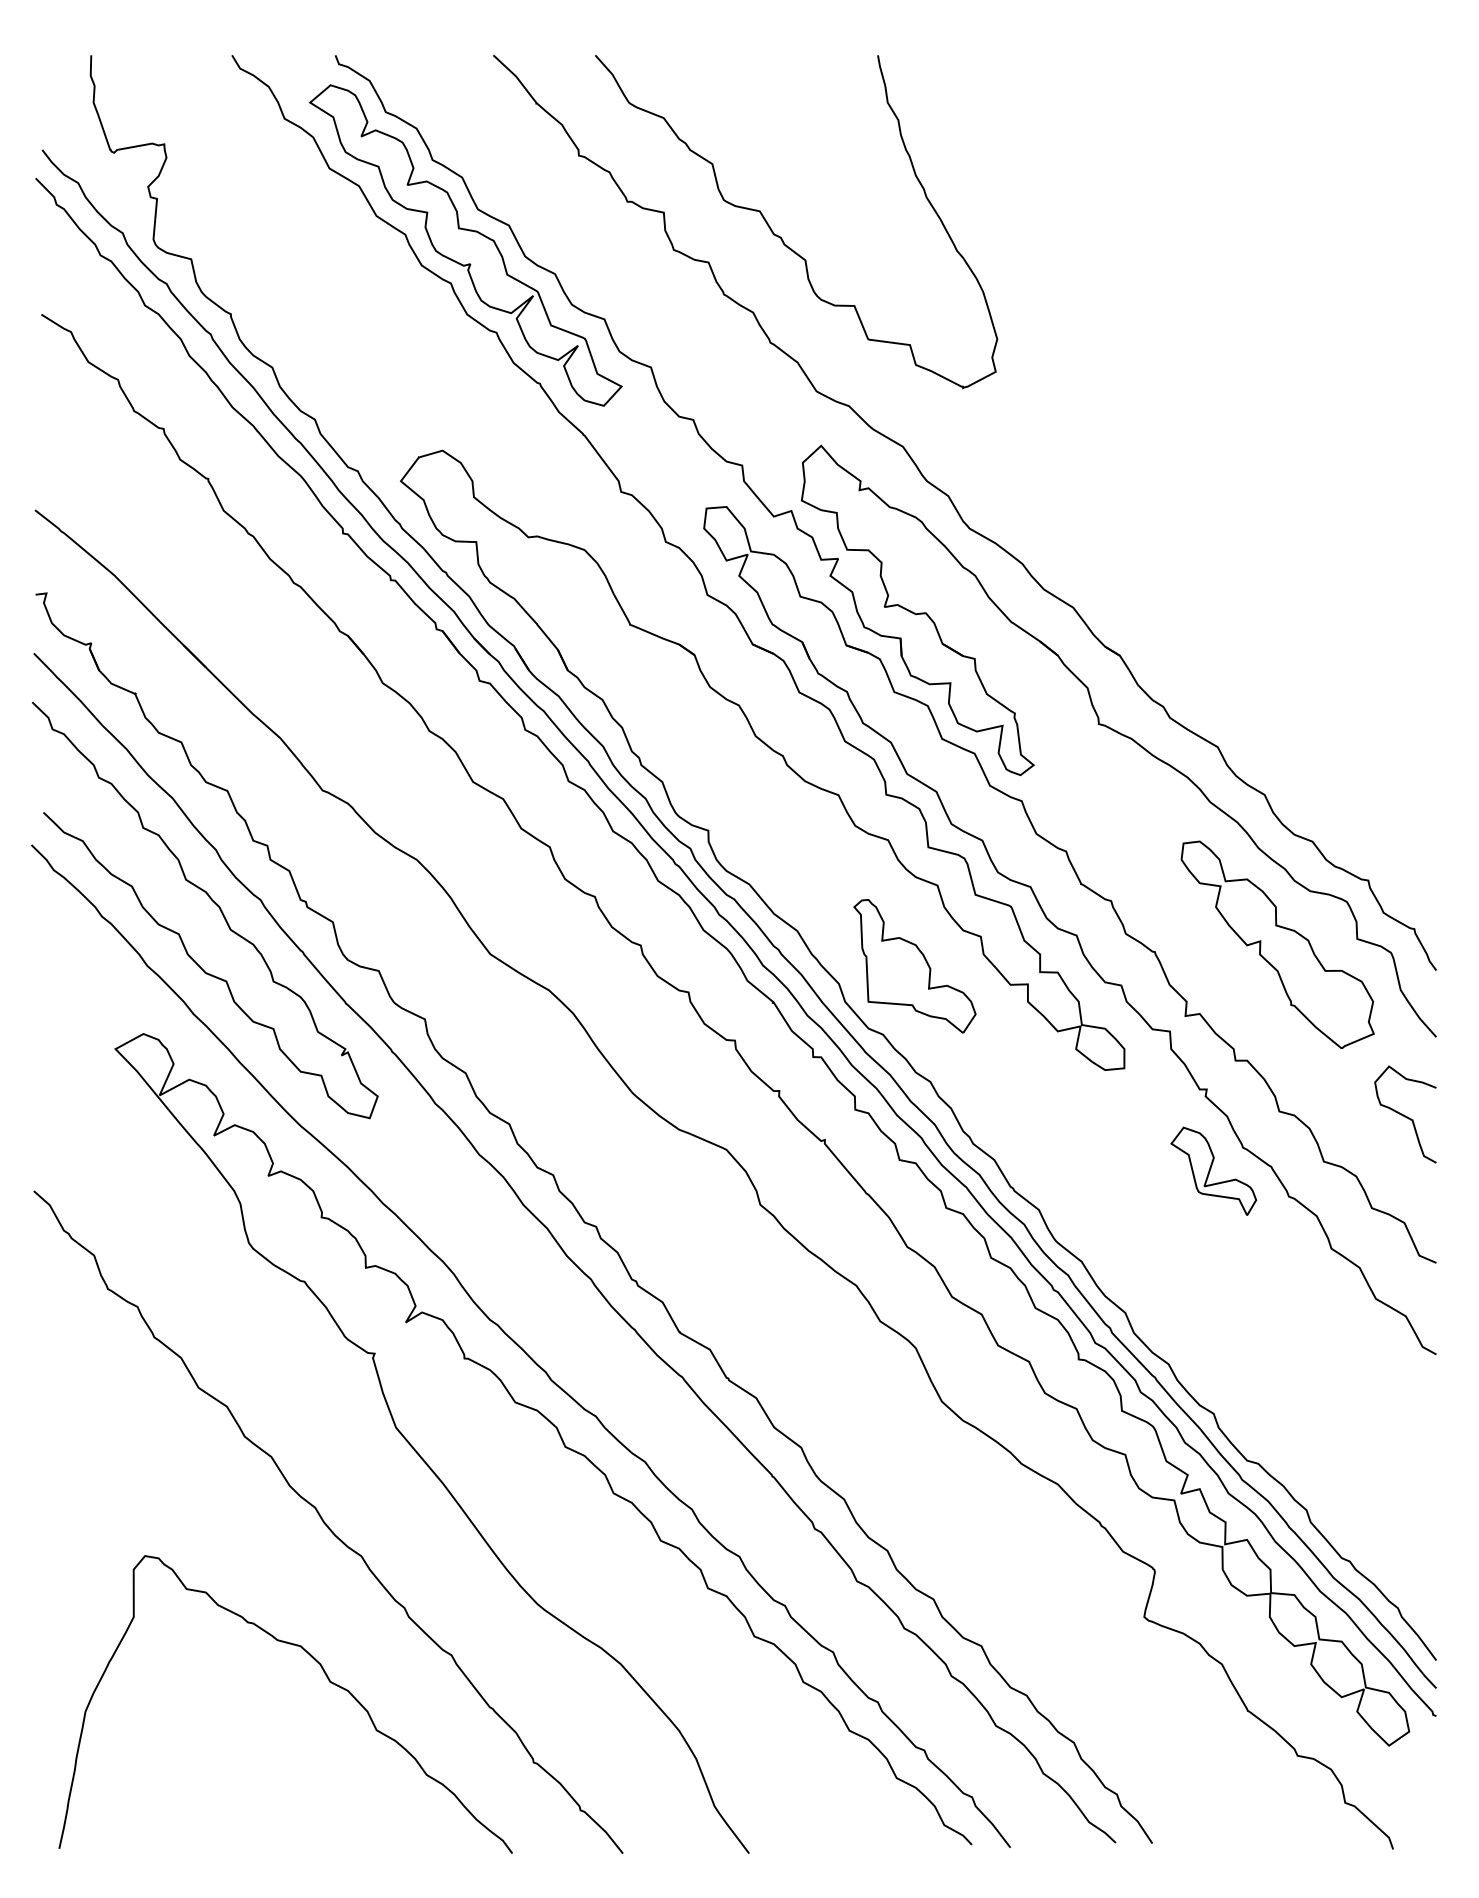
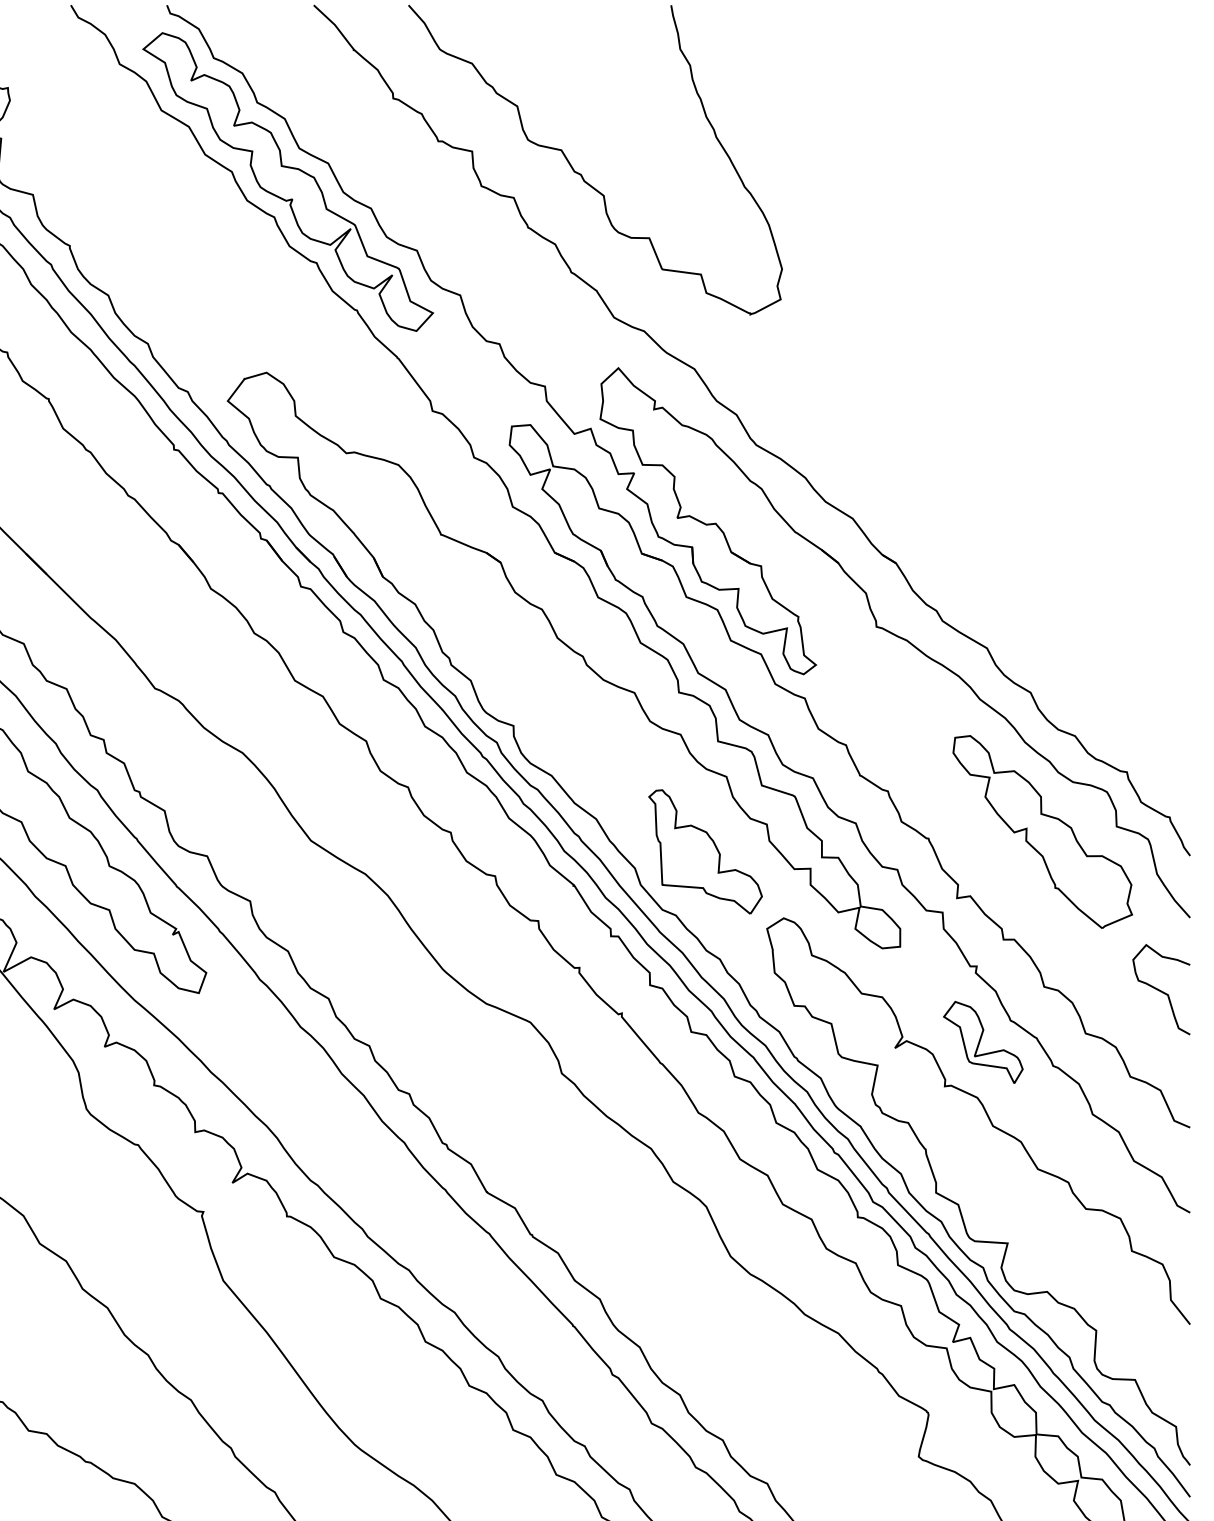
curve: (1187, 1345) -> (958, 1204), added

